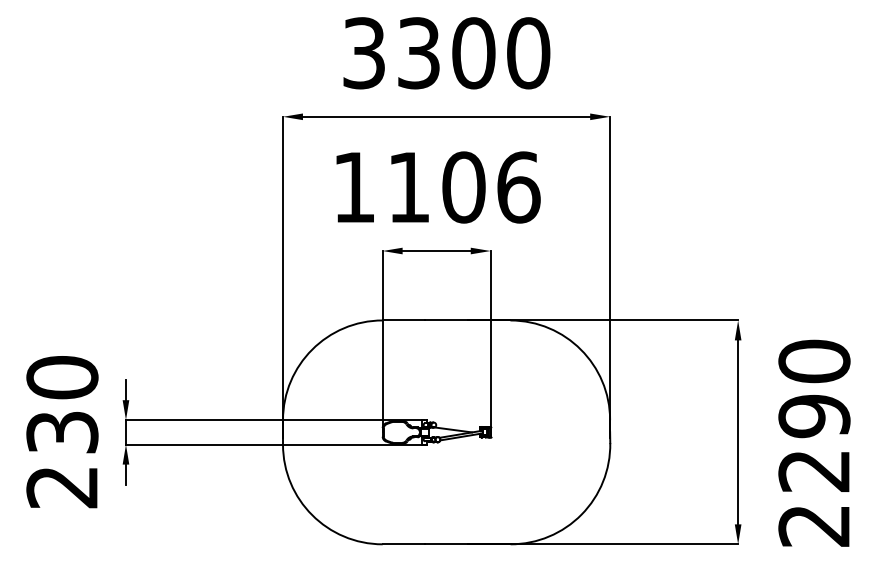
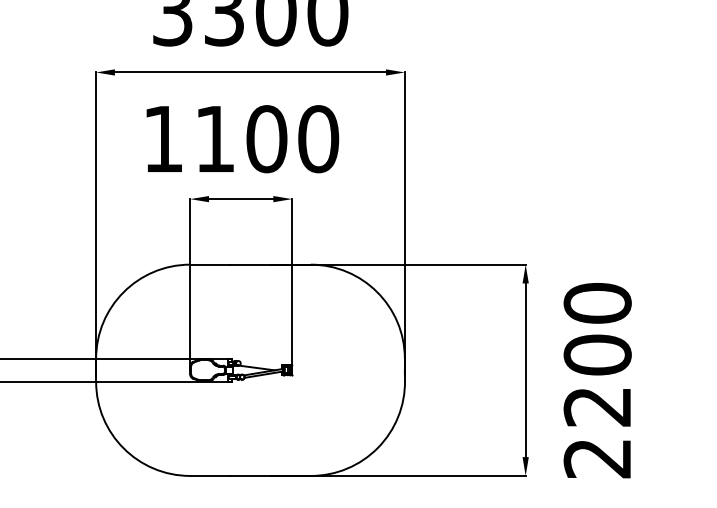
text: (518, 187) -> (318, 139), 1106 -> 1100
text: (814, 416) -> (597, 355), 2290 -> 2200

